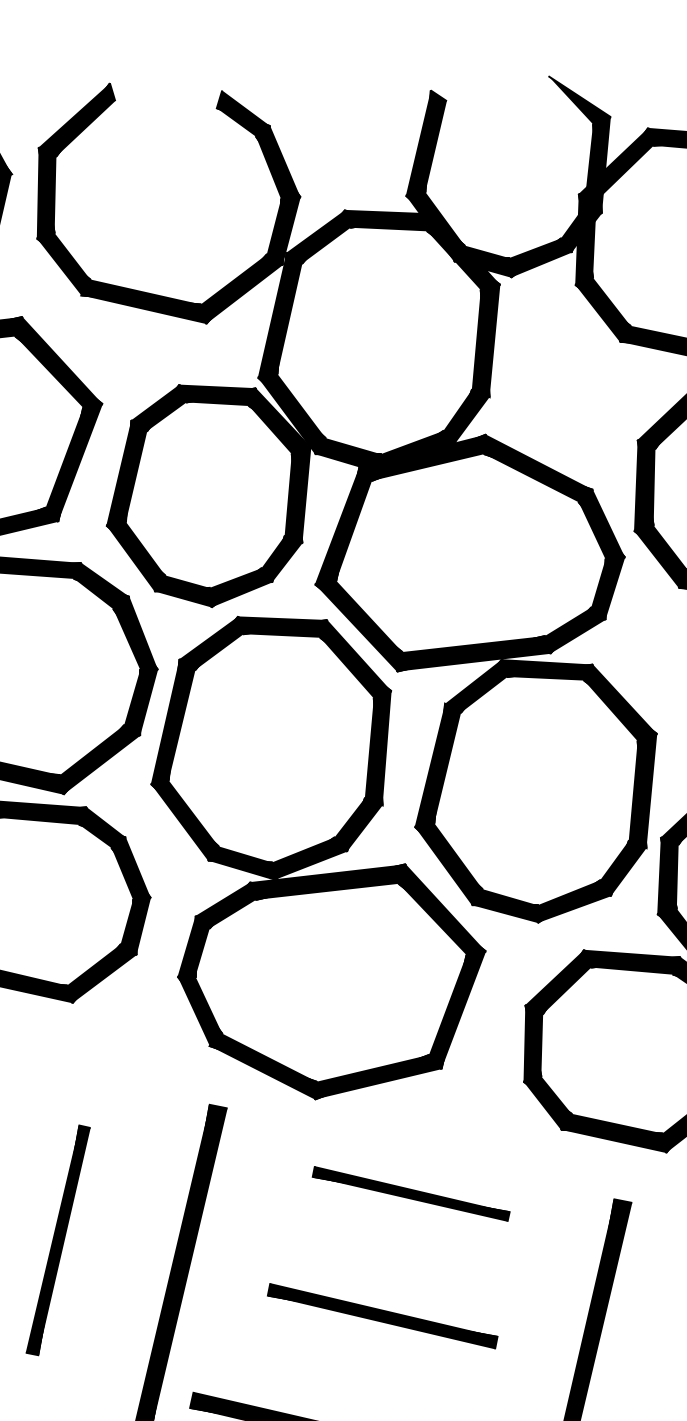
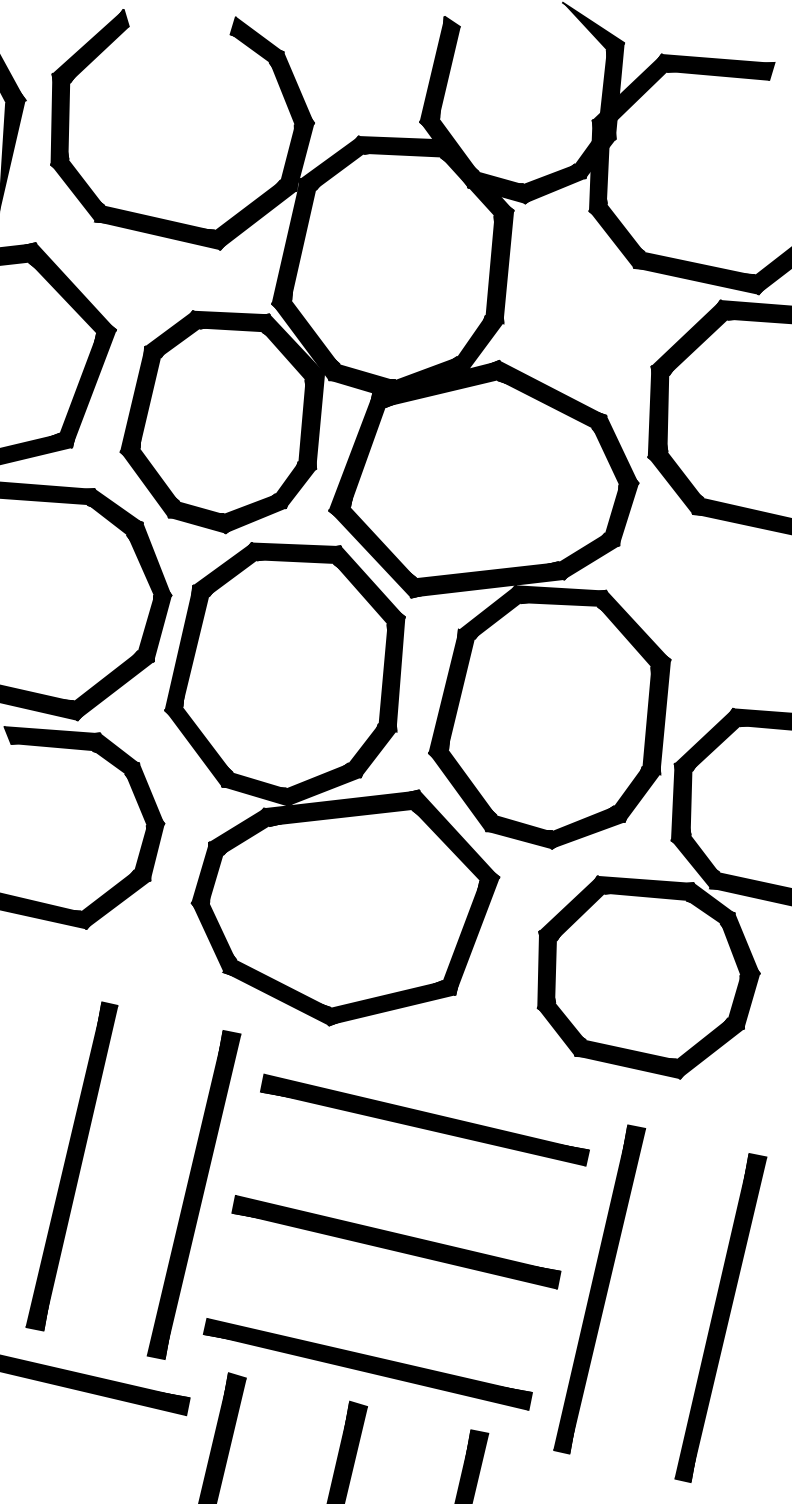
part: (410, 1193) -> (424, 1119), size x1.67
part: (57, 1240) -> (71, 1166), size x1.43
part: (382, 1316) -> (396, 1242), size x1.43

